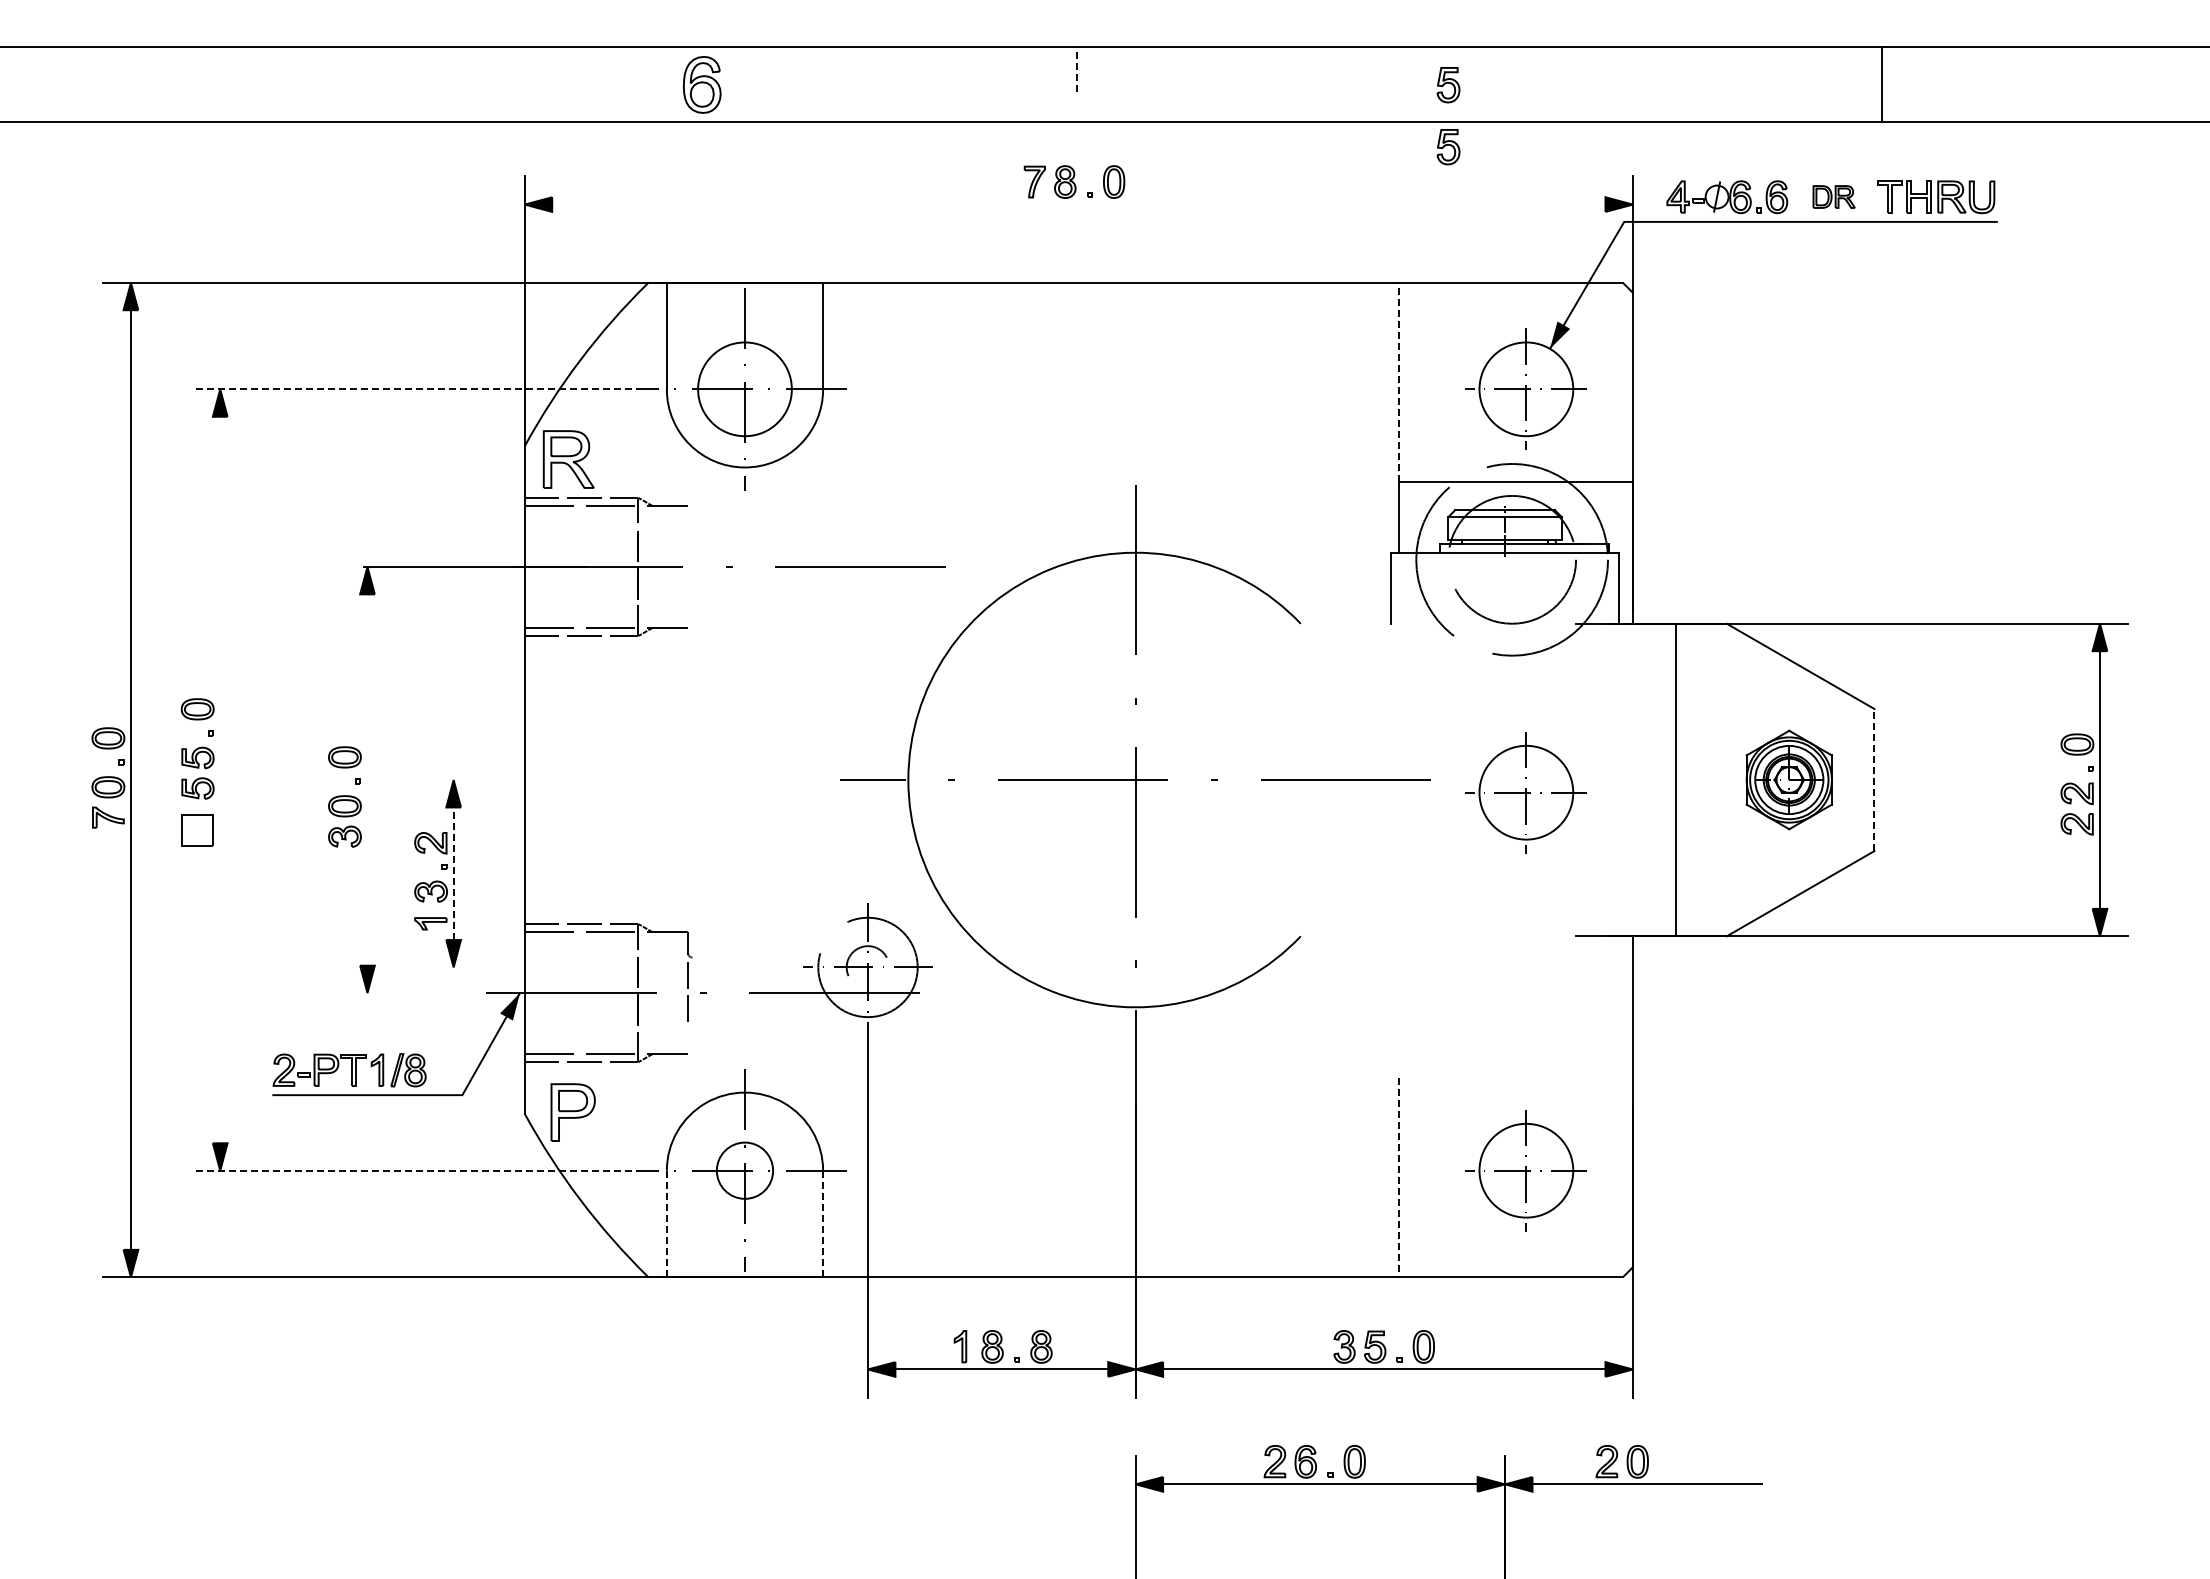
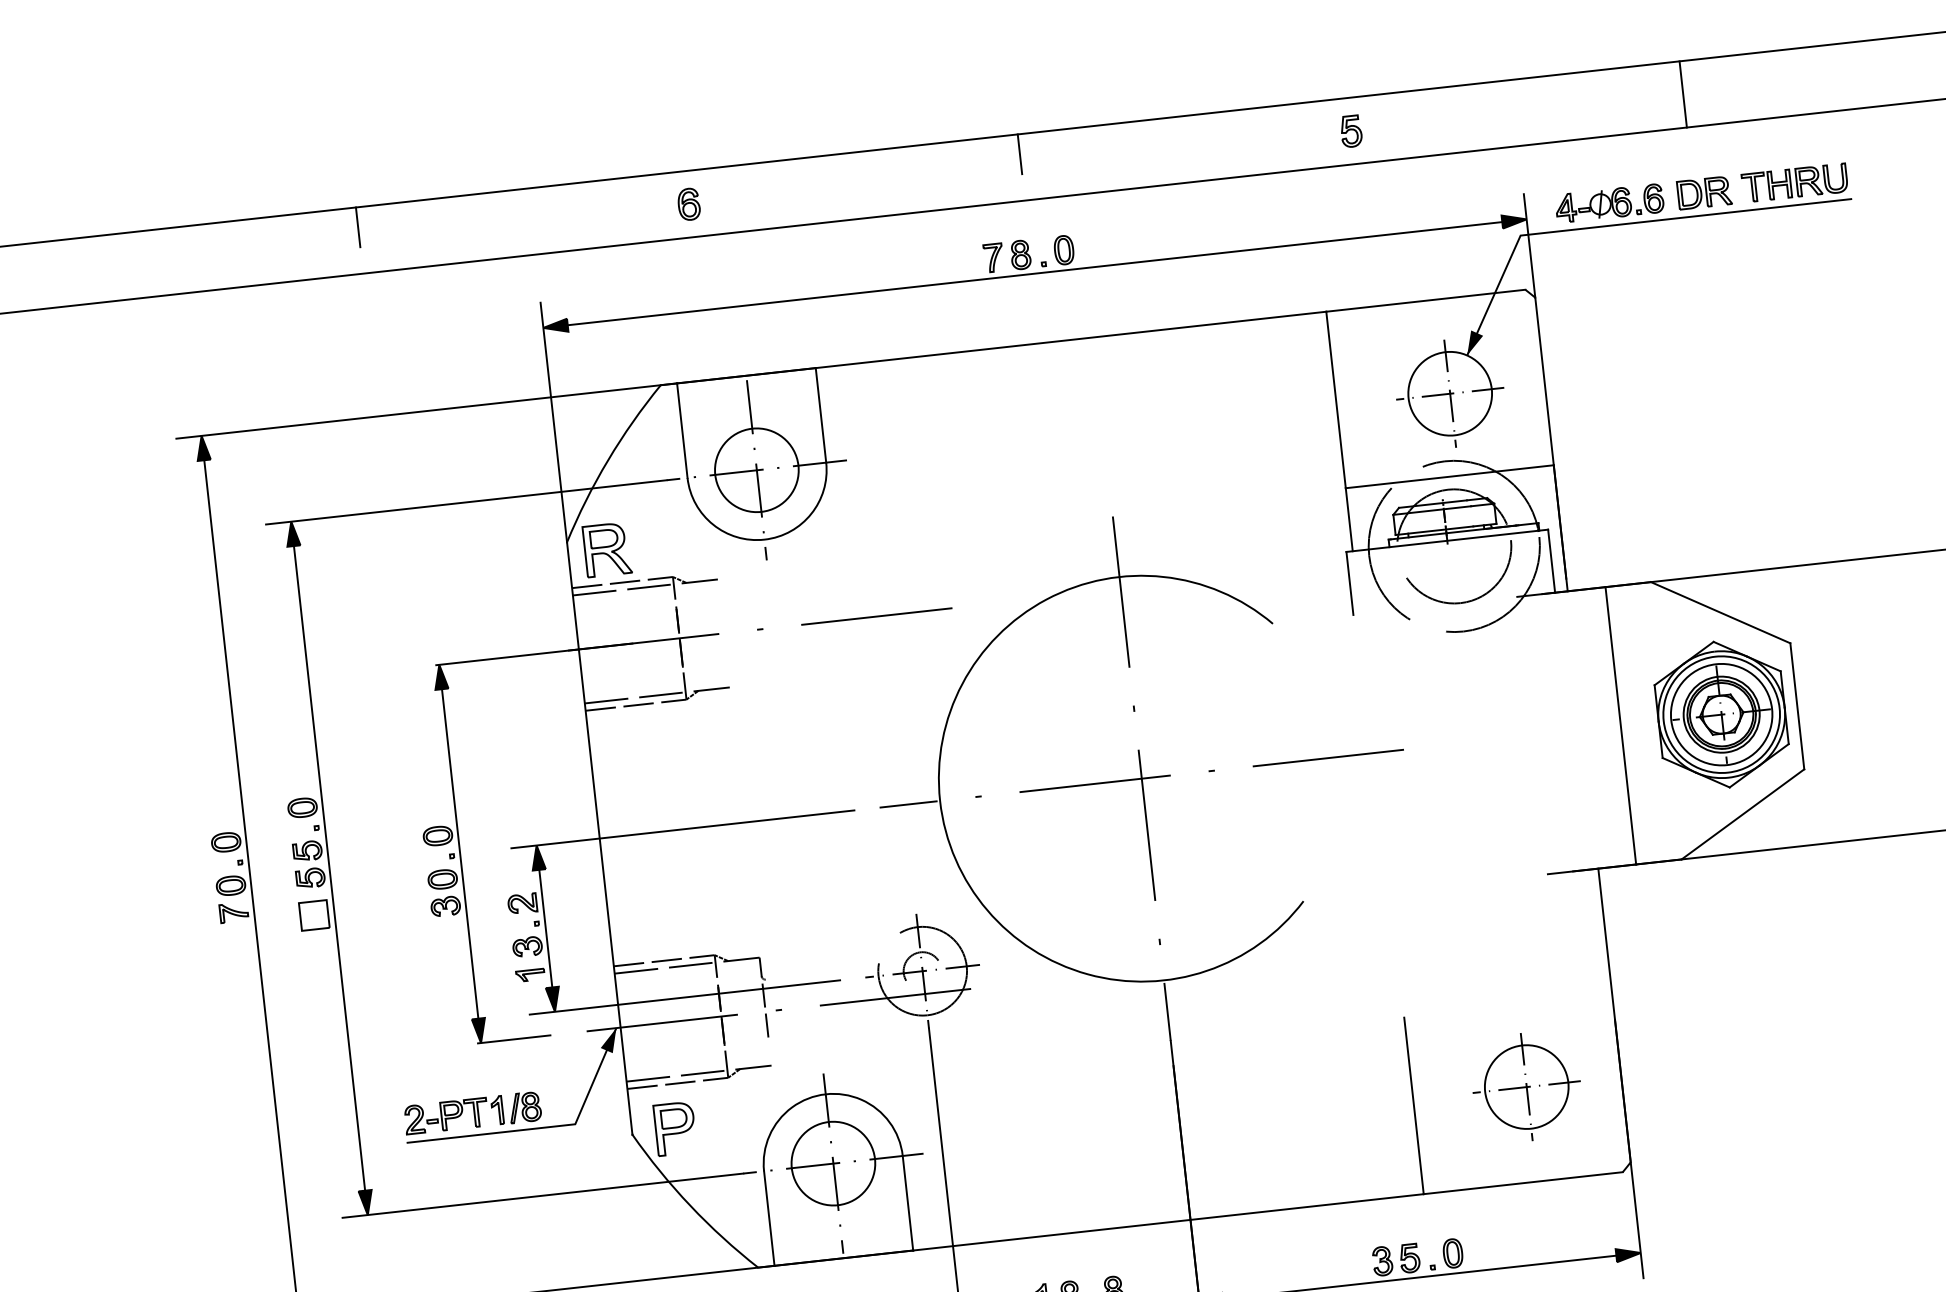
line: (330, 69) -> (357, 227), added
line: (1076, 69) -> (1019, 154), dashed -> solid
part: (701, 84) -> (688, 204), size x0.62
line: (1881, 84) -> (1683, 94), moved
part: (1448, 147) -> (1357, 186), removed
part: (1833, 196) -> (1703, 192), size x1.43
line: (1078, 204) -> (1034, 273), added
line: (1398, 381) -> (1335, 399), dashed -> solid
line: (417, 389) -> (466, 502), dashed -> solid
line: (220, 779) -> (329, 867), added
line: (367, 779) -> (460, 853), added
part: (1789, 779) -> (1721, 714), size x1.67
line: (1874, 779) -> (1797, 705), dashed -> solid
line: (618, 780) -> (682, 829), added
part: (1525, 792) -> (1488, 751), removed
line: (453, 873) -> (545, 928), dashed -> solid
line: (599, 967) -> (684, 997), added
line: (404, 993) -> (513, 1039), added
line: (417, 1170) -> (542, 1195), dashed -> solid
circle: (744, 1170) -> (832, 1163), size x1.67
line: (1398, 1178) -> (1414, 1106), dashed -> solid
line: (666, 1224) -> (769, 1219), dashed -> solid
line: (823, 1224) -> (908, 1203), dashed -> solid

